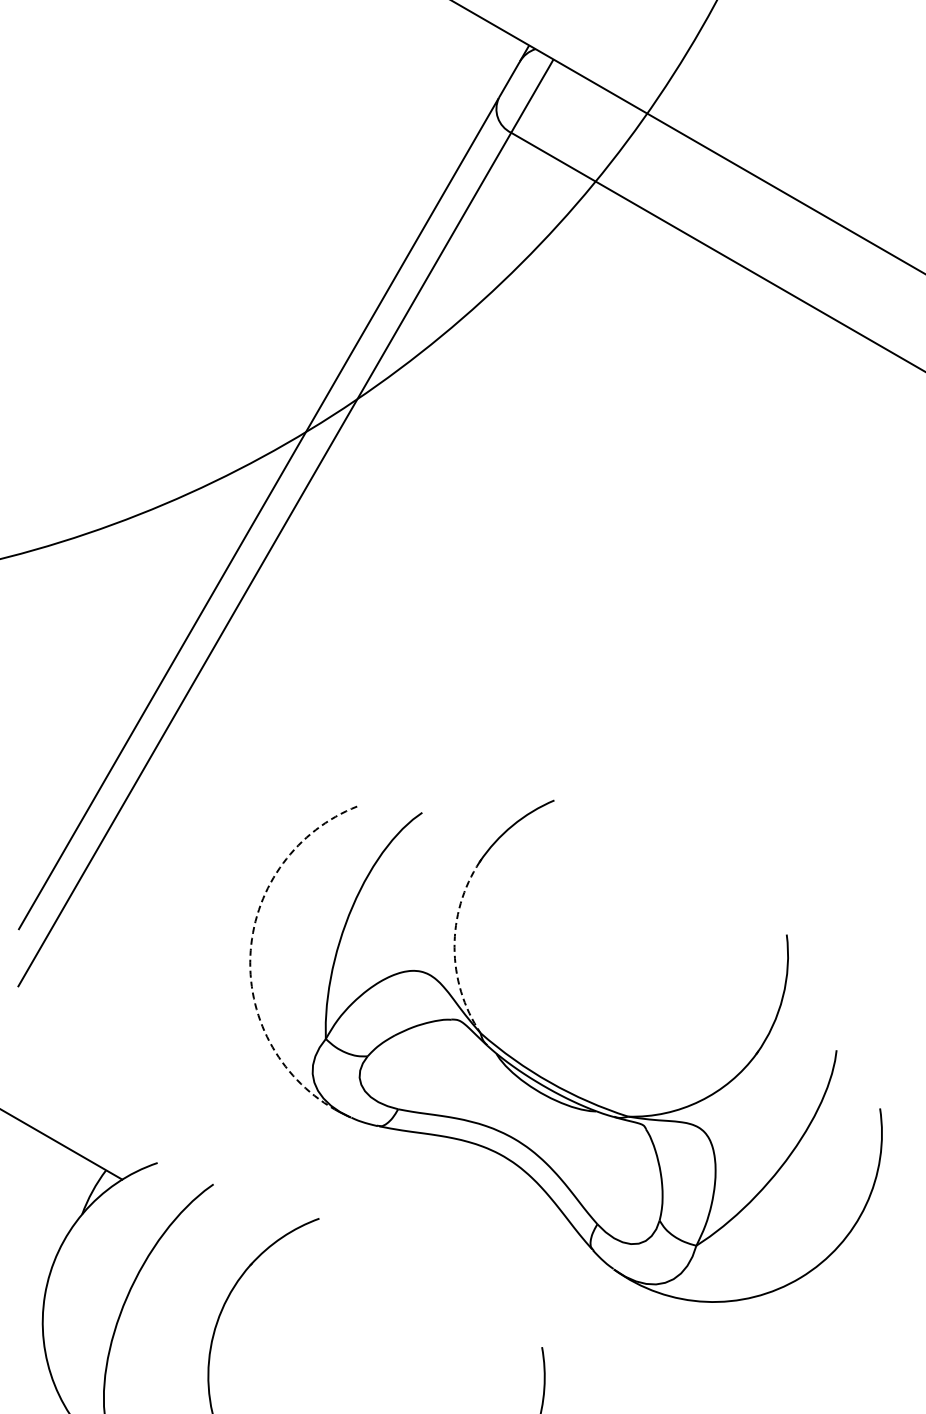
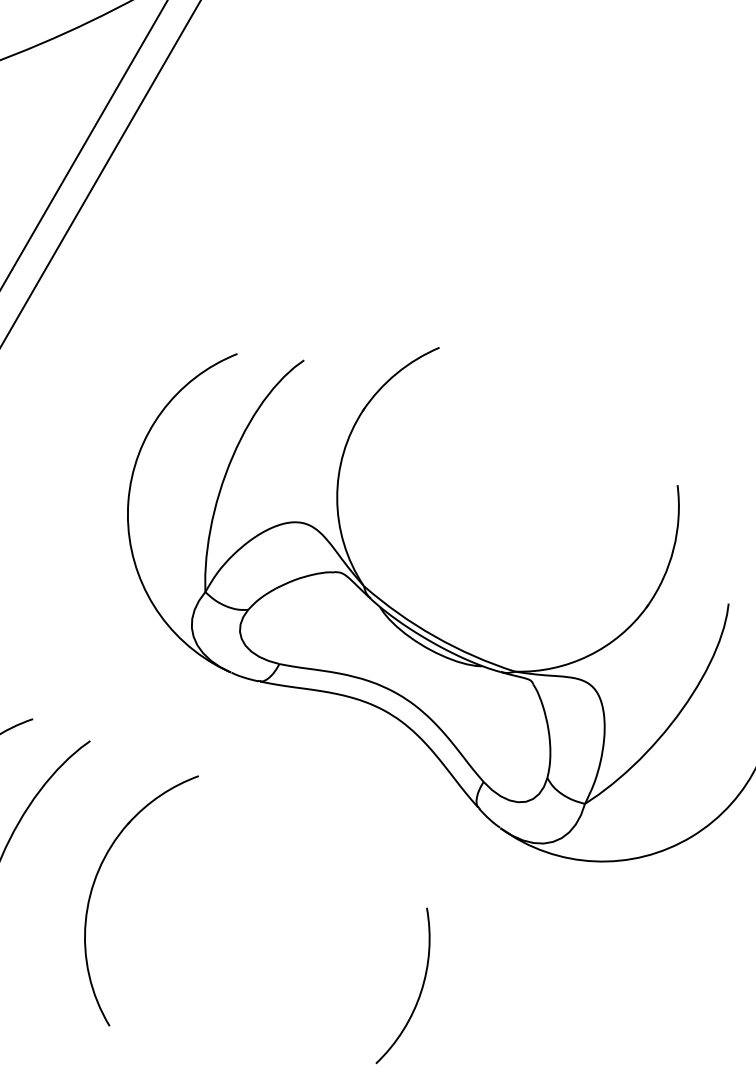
arc: (454, 947) -> (337, 498), dashed -> solid
arc: (250, 950) -> (128, 501), dashed -> solid

